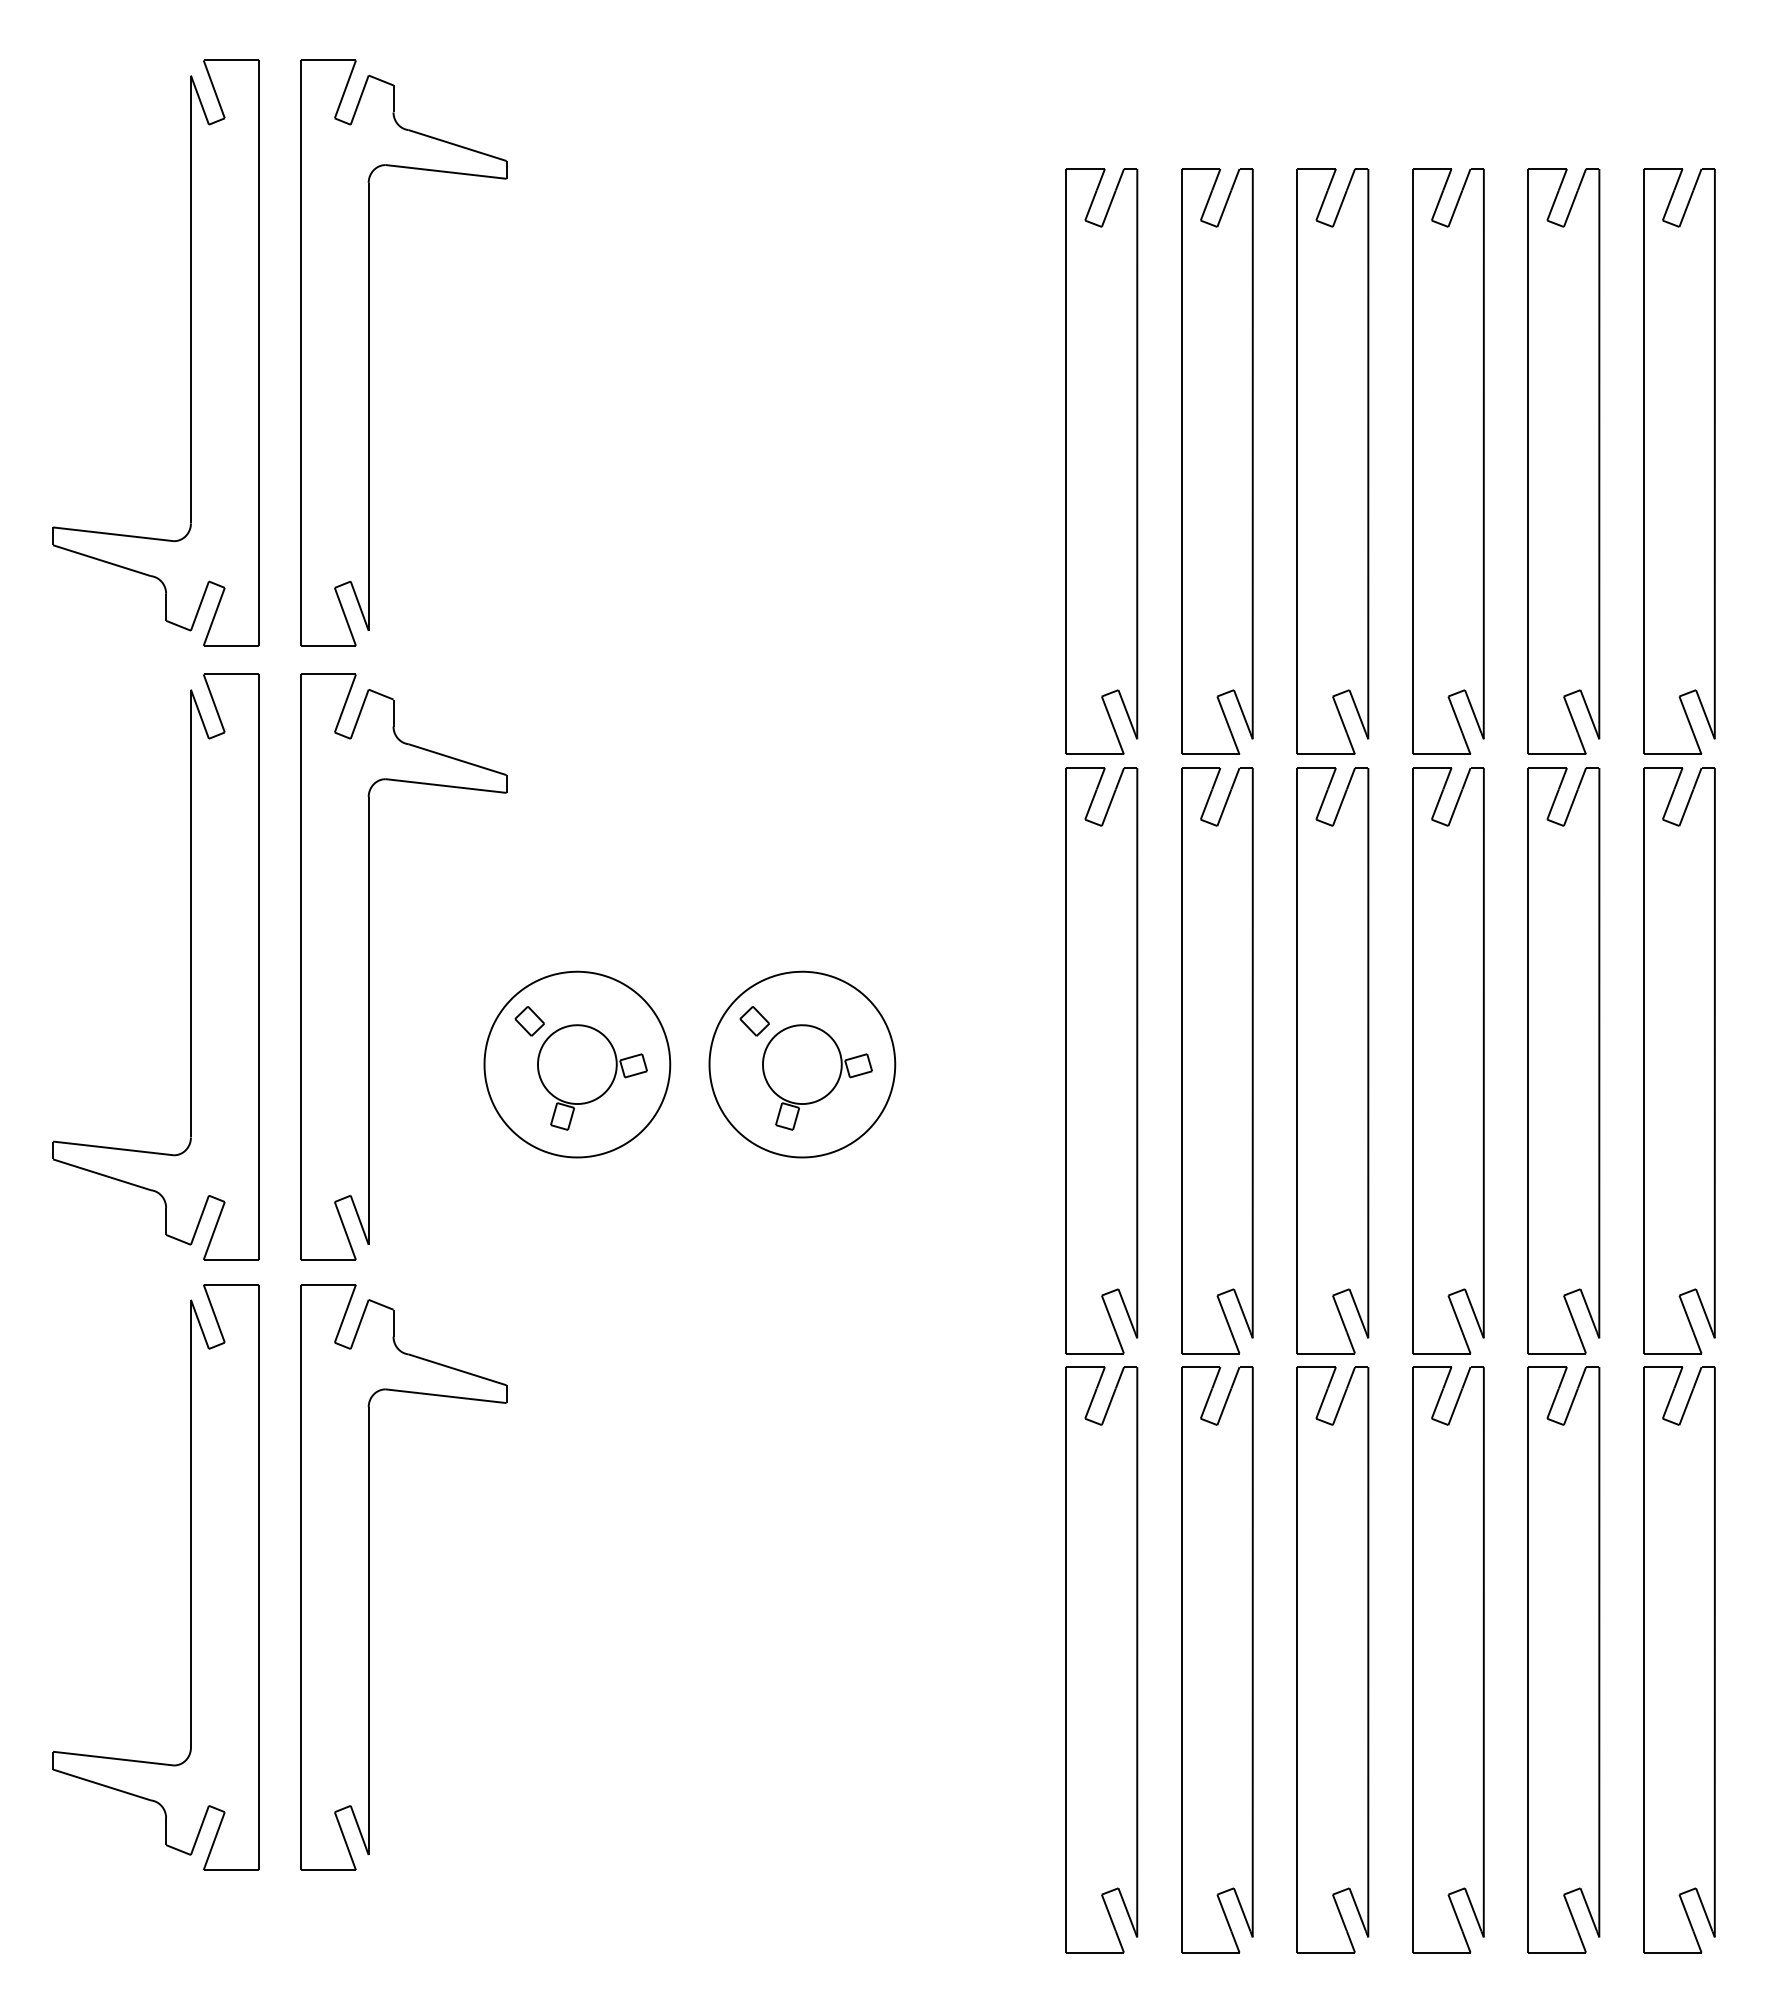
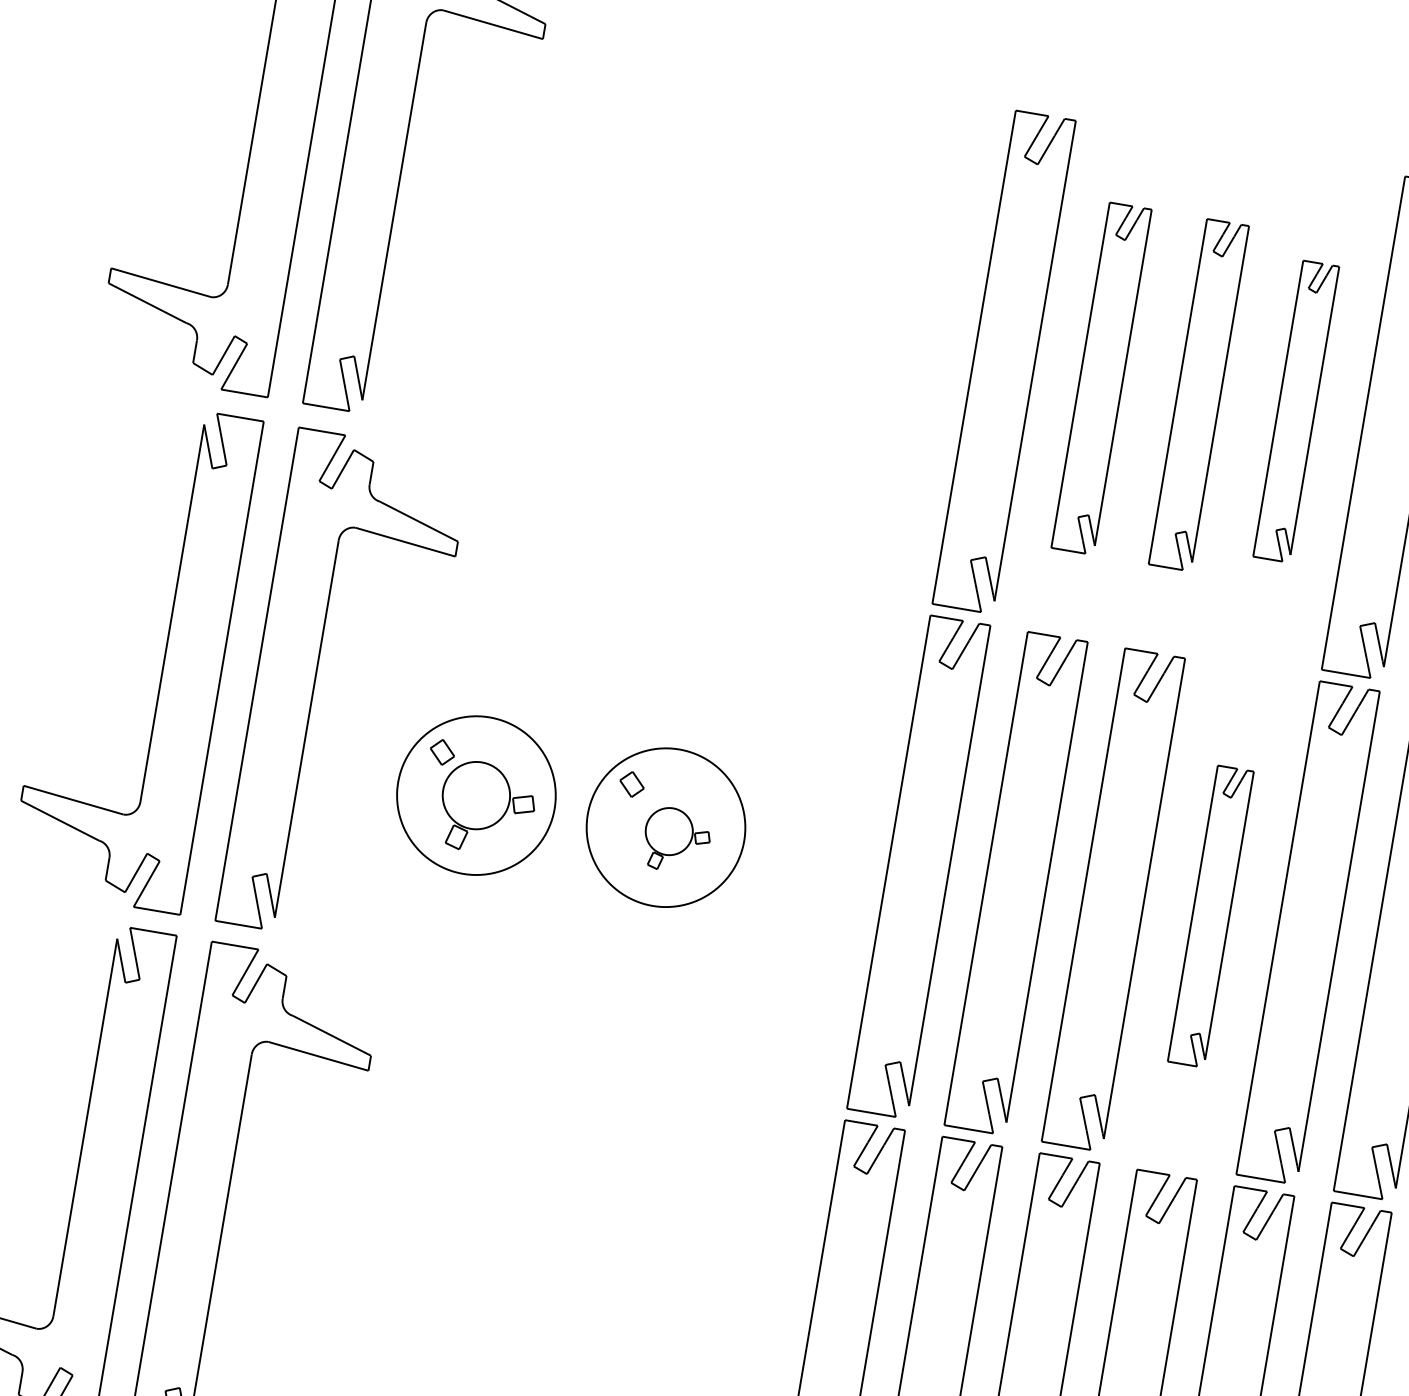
part: (1217, 461) -> (1101, 378), size x0.7
part: (1332, 461) -> (1198, 395), size x0.7
part: (1448, 461) -> (1296, 411), size x0.6
part: (1448, 1060) -> (1211, 916), size x0.6
part: (817, 1077) -> (676, 840), size x0.7

